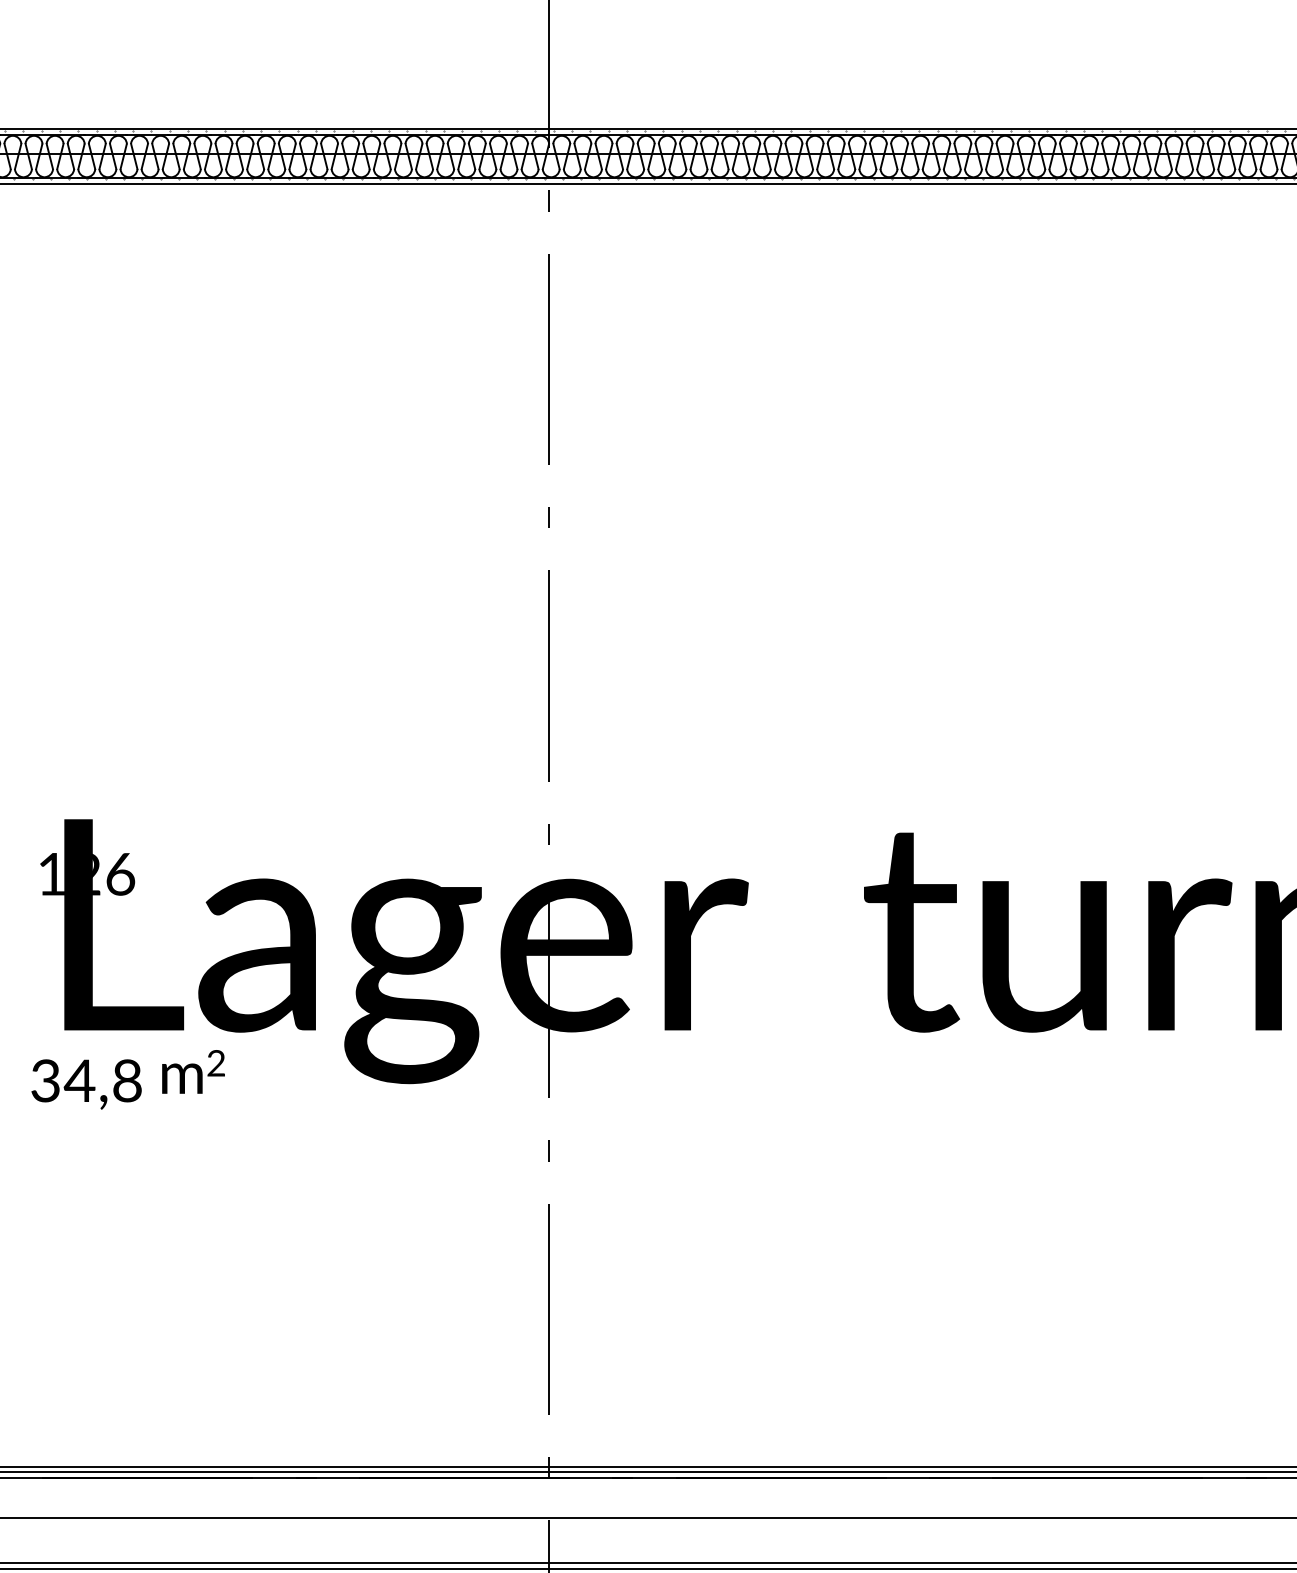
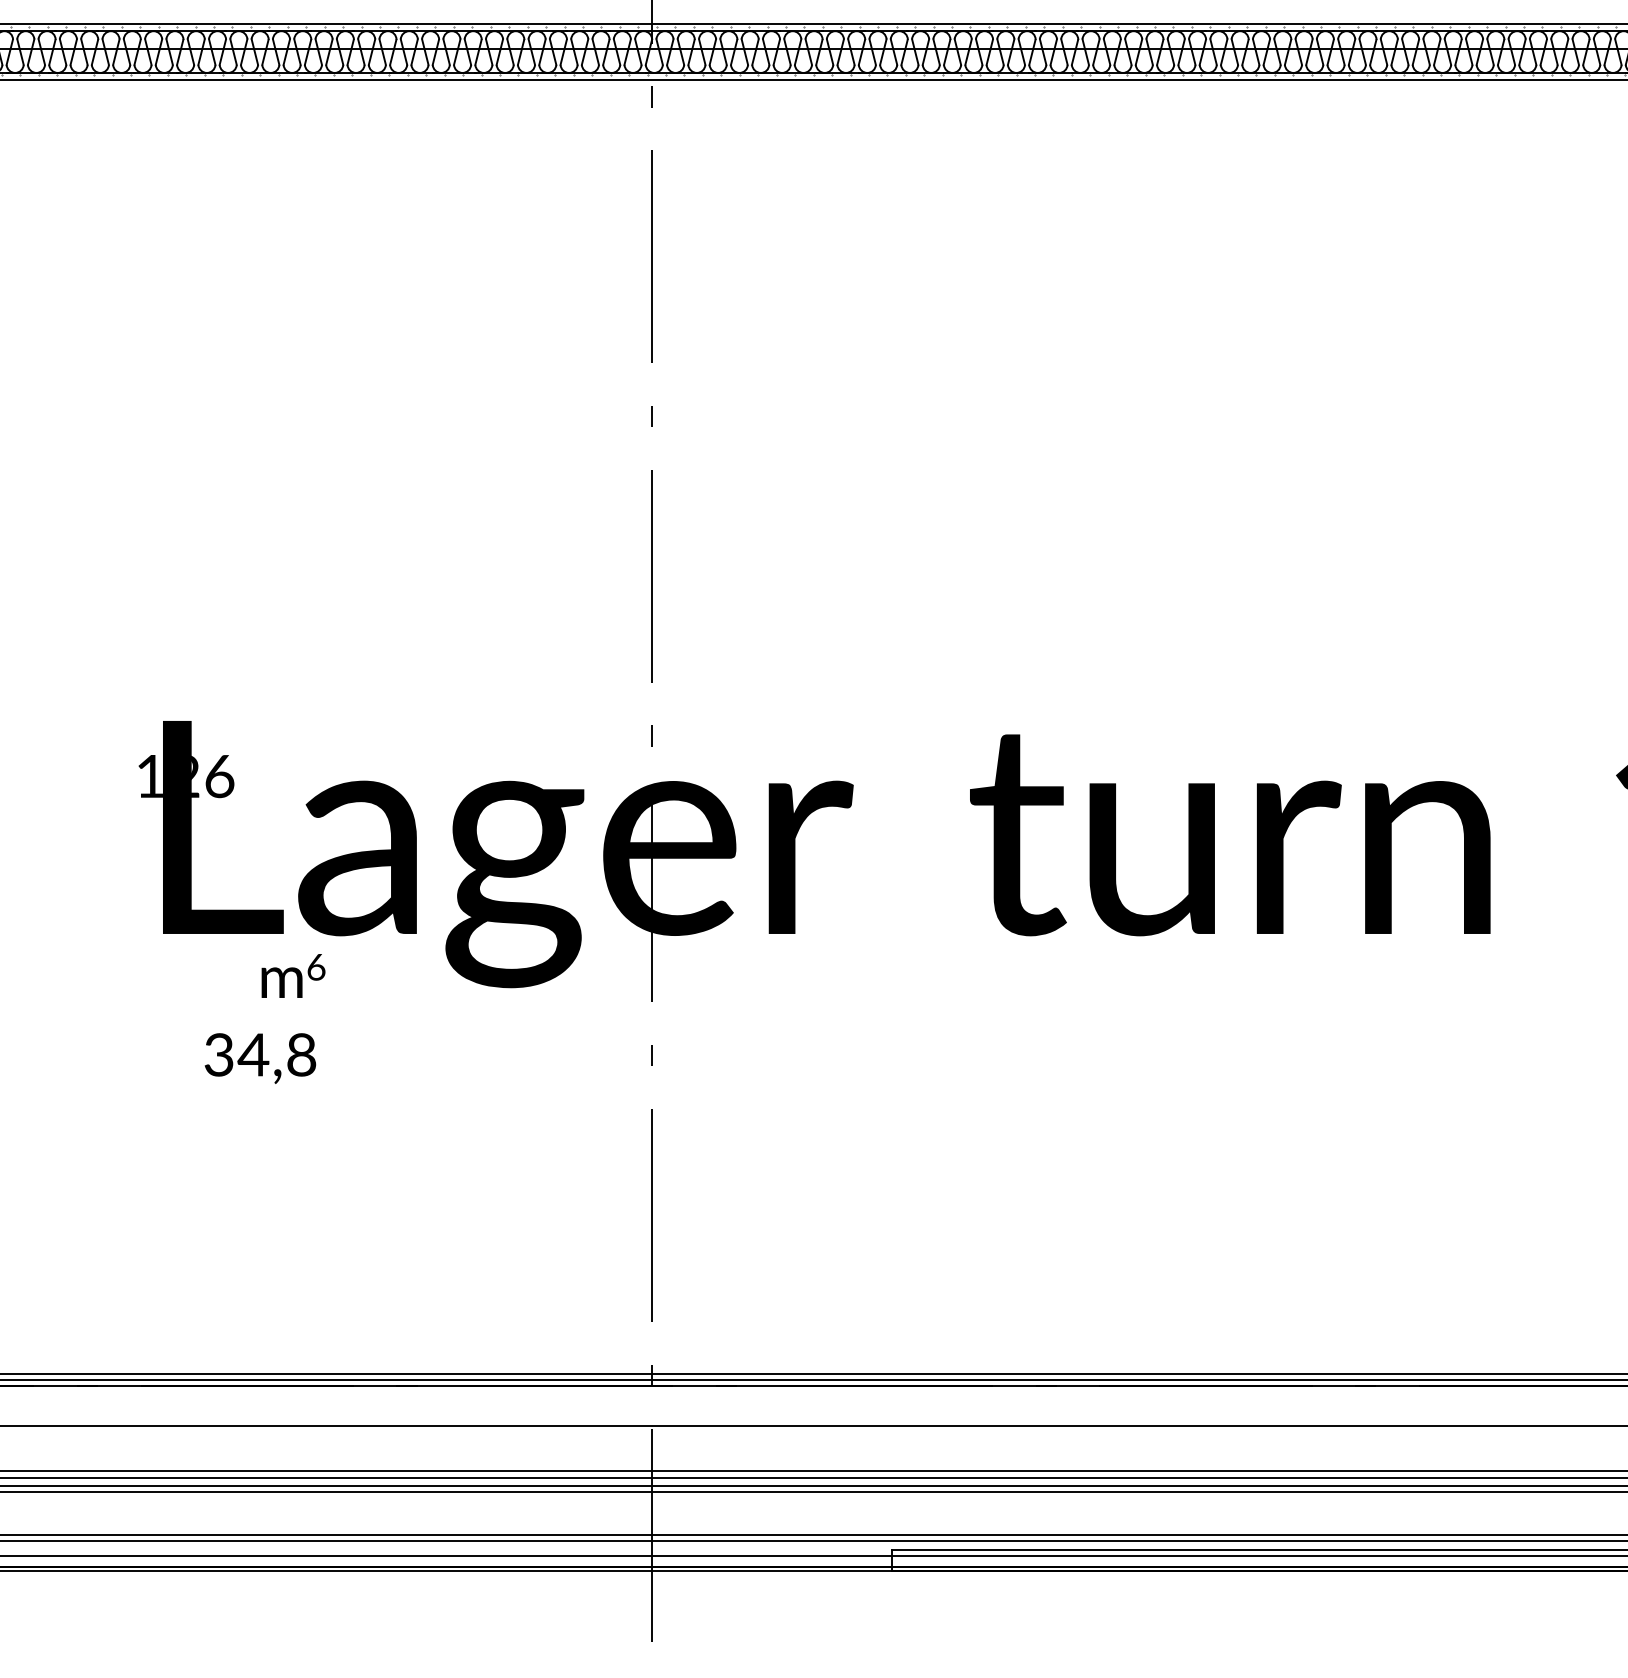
text: (216, 1062) -> (316, 966), 2 -> 6
text: (86, 1084) -> (260, 1058), moved

